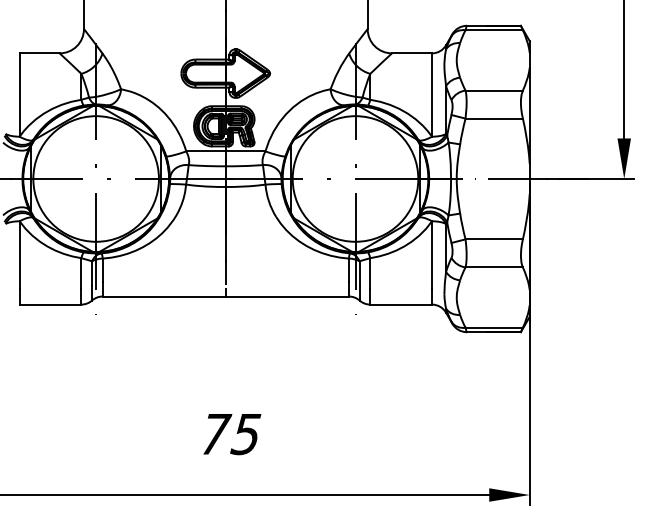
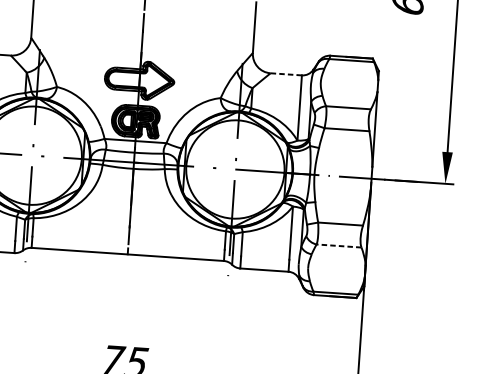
line: (411, 53) -> (285, 74), solid -> dashed
line: (494, 267) -> (339, 246), solid -> dashed

